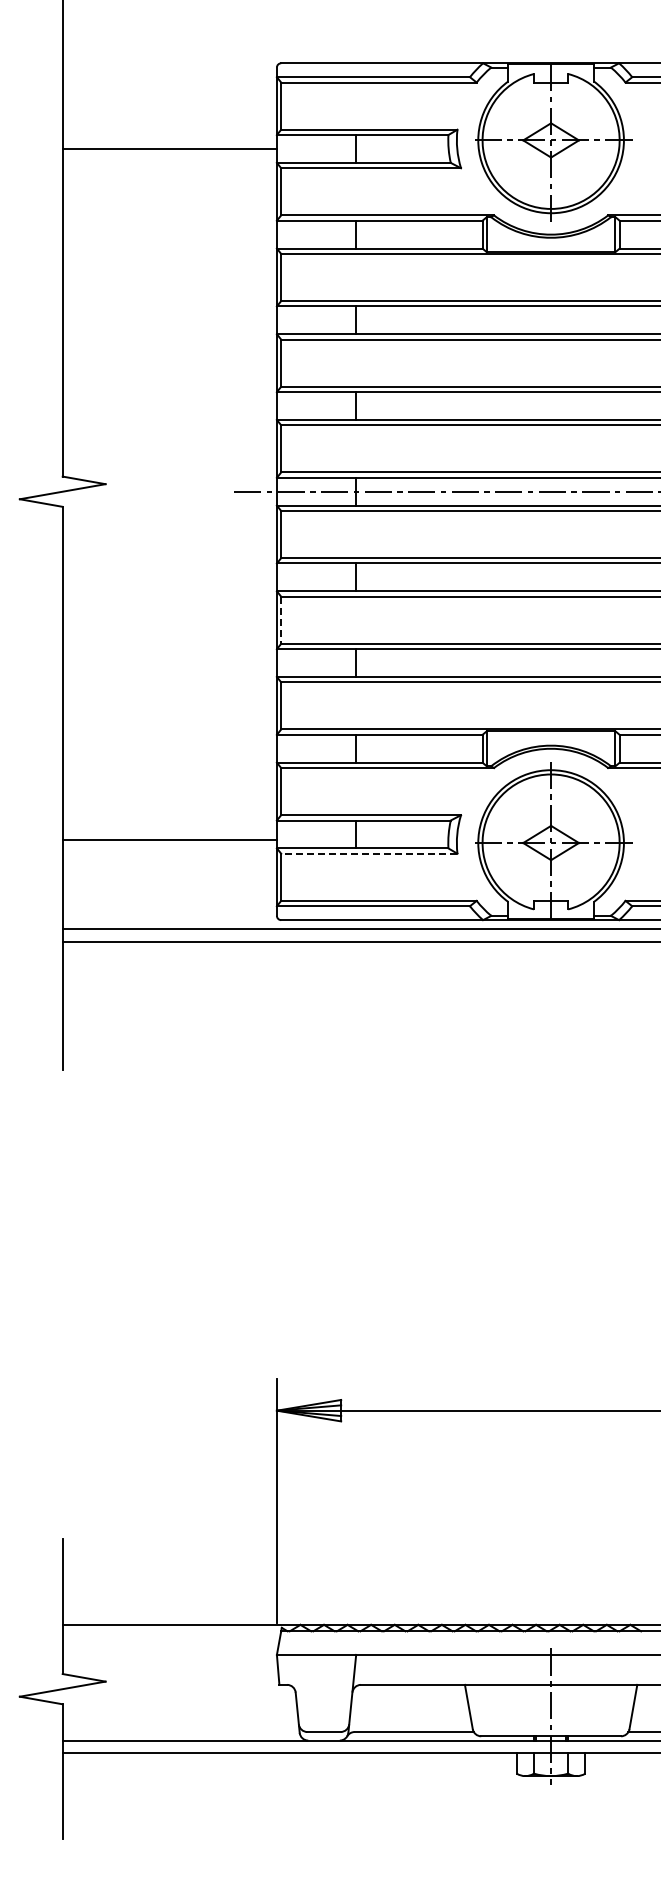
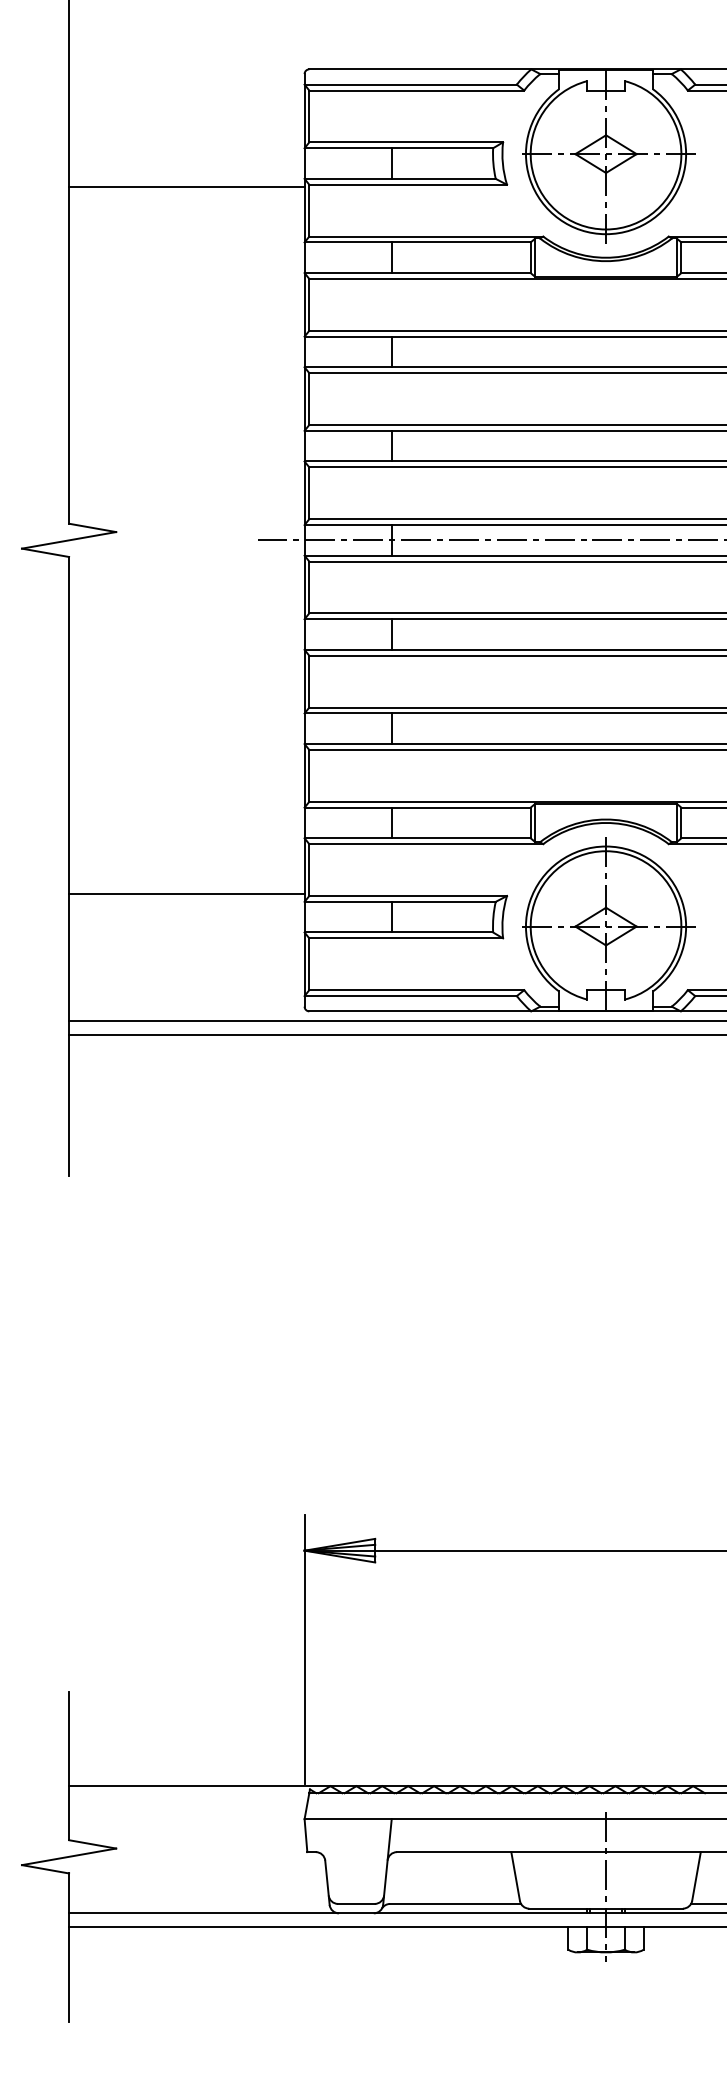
line: (169, 149) -> (186, 187), moved
line: (281, 620) -> (309, 681), dashed -> solid
line: (169, 840) -> (186, 894), moved
line: (368, 853) -> (405, 938), dashed -> solid

